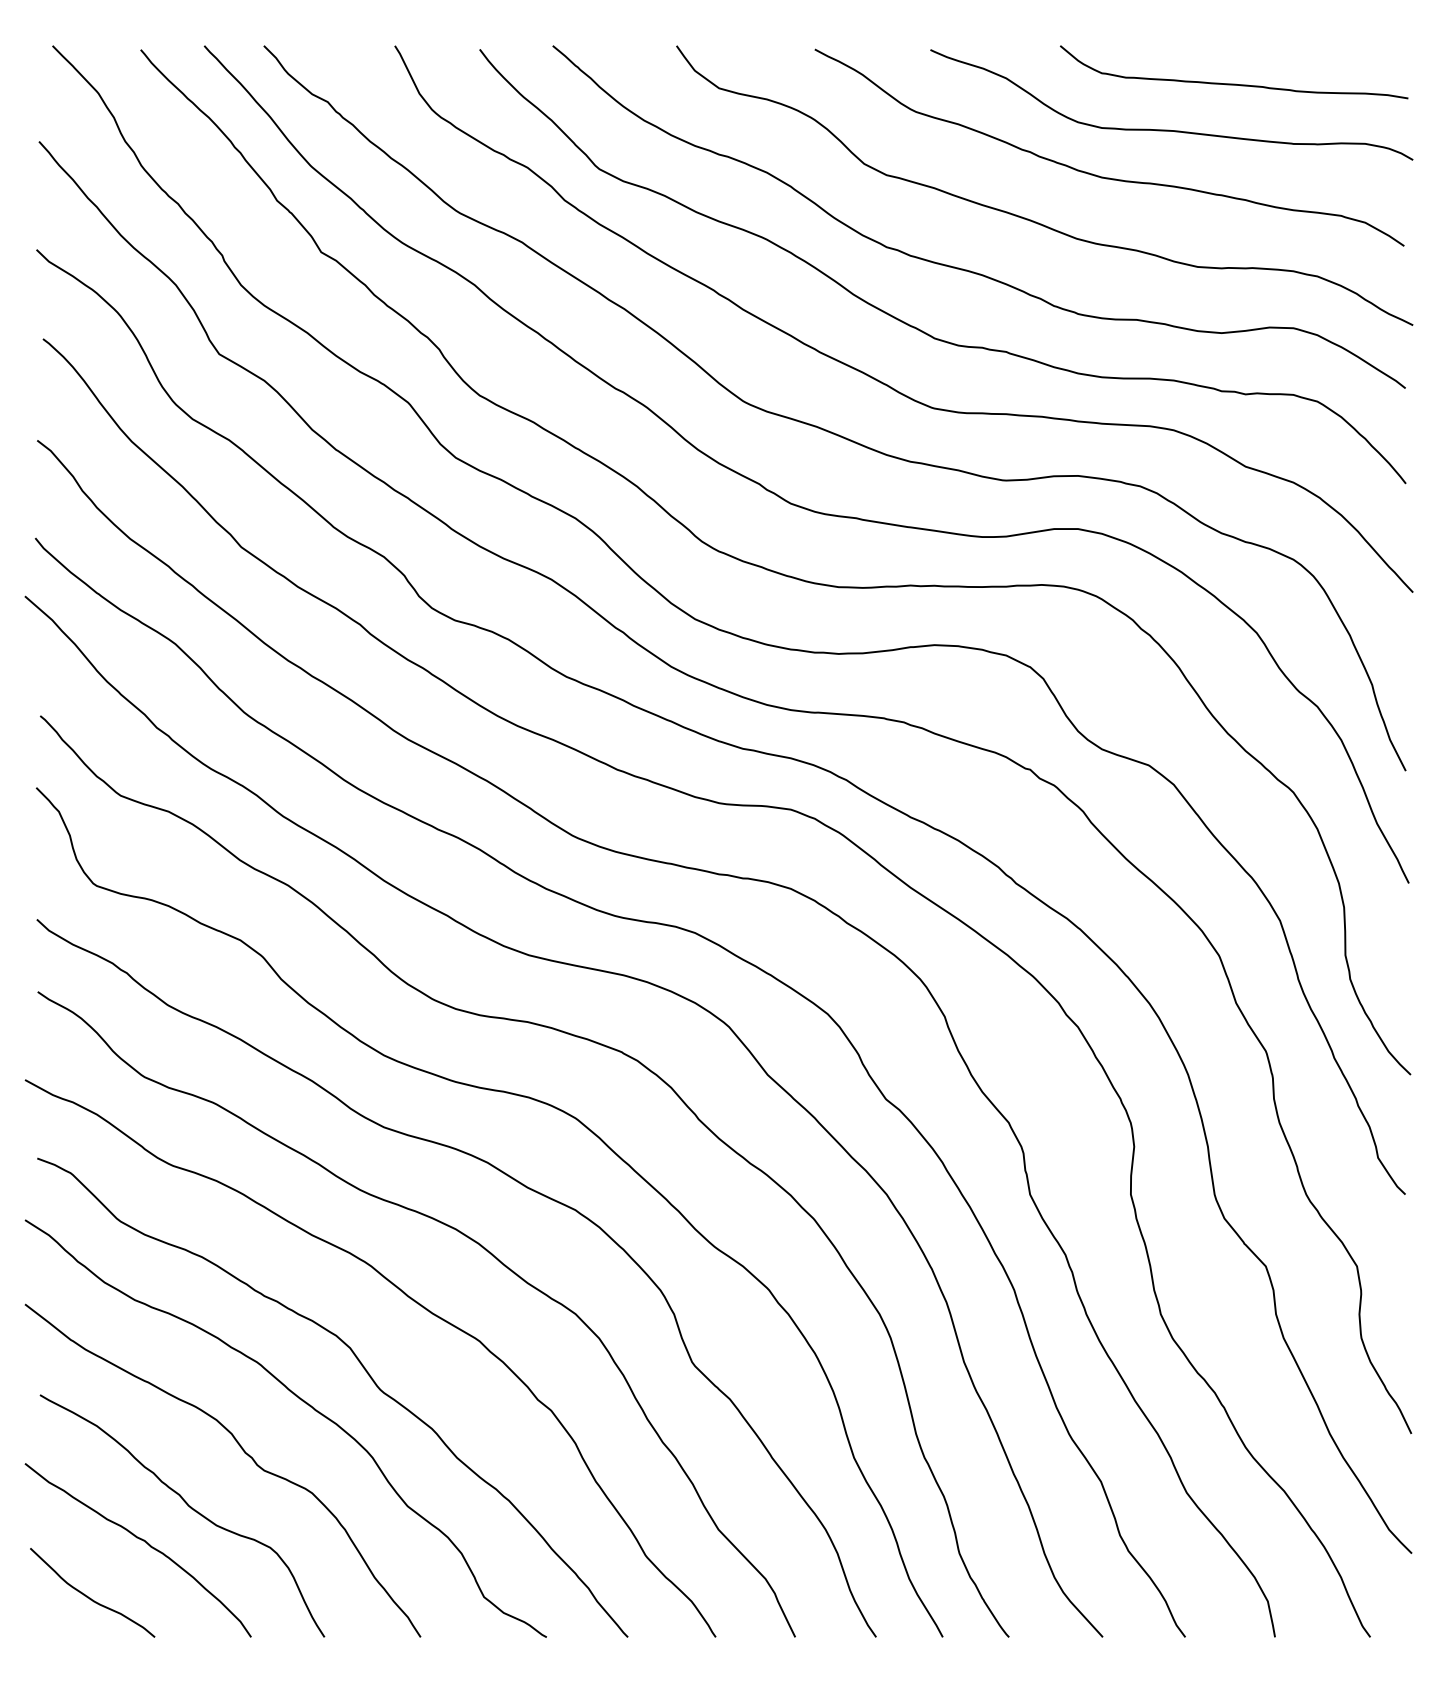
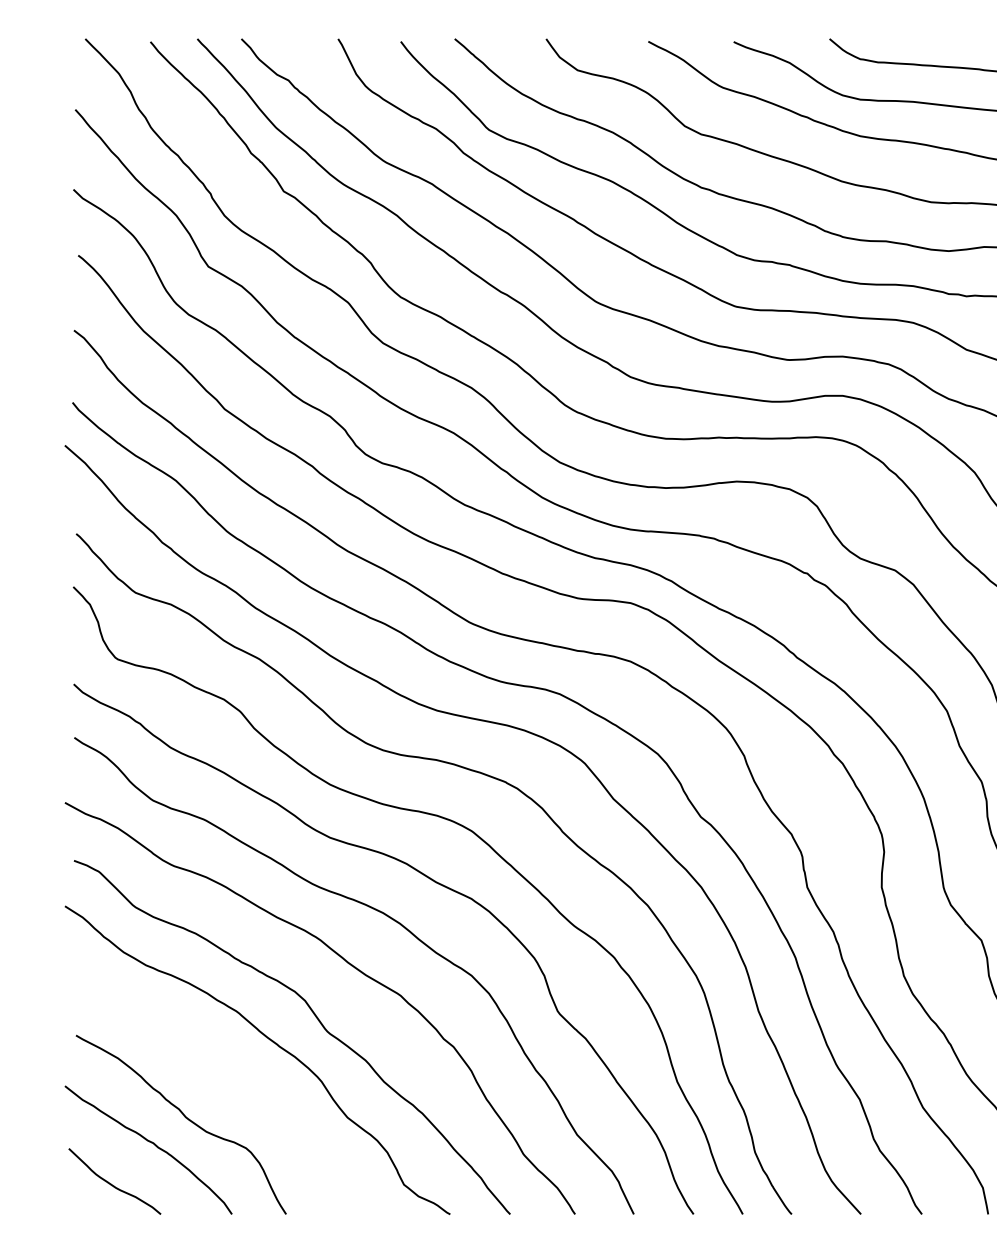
curve: (244, 1453) -> (227, 1078), removed

